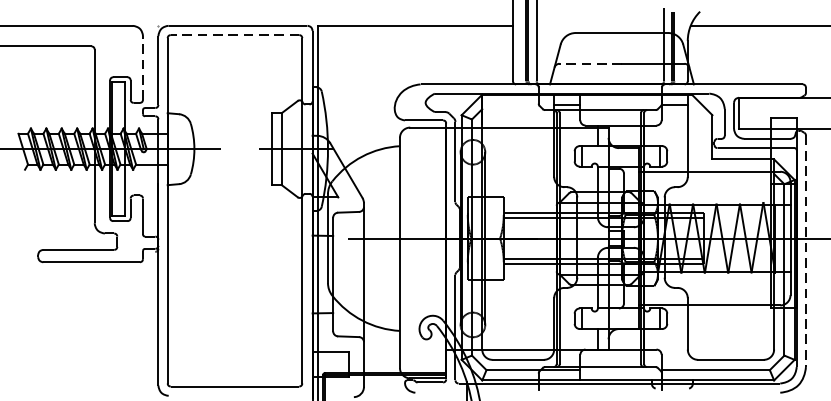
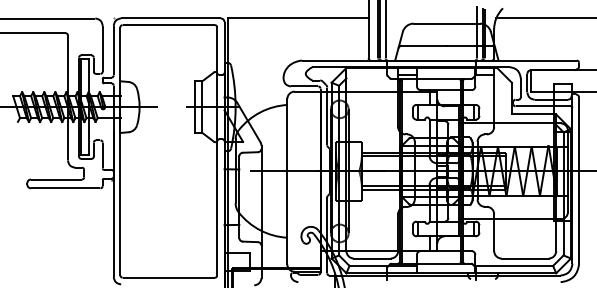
line: (234, 35) -> (168, 25), dashed -> solid
line: (589, 63) -> (423, 45), dashed -> solid
line: (142, 67) -> (102, 48), dashed -> solid
line: (806, 251) -> (579, 180), dashed -> solid

